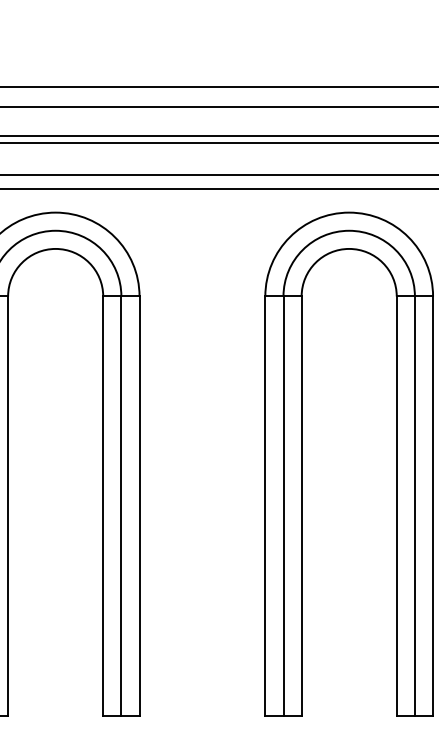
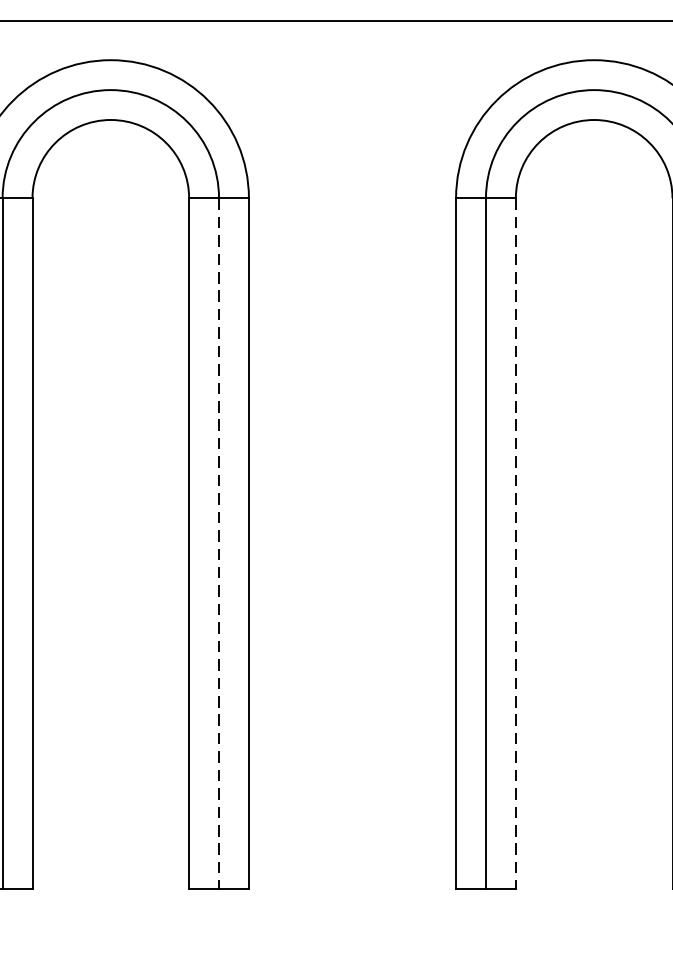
line: (121, 506) -> (219, 544), solid -> dashed
line: (301, 506) -> (515, 544), solid -> dashed

